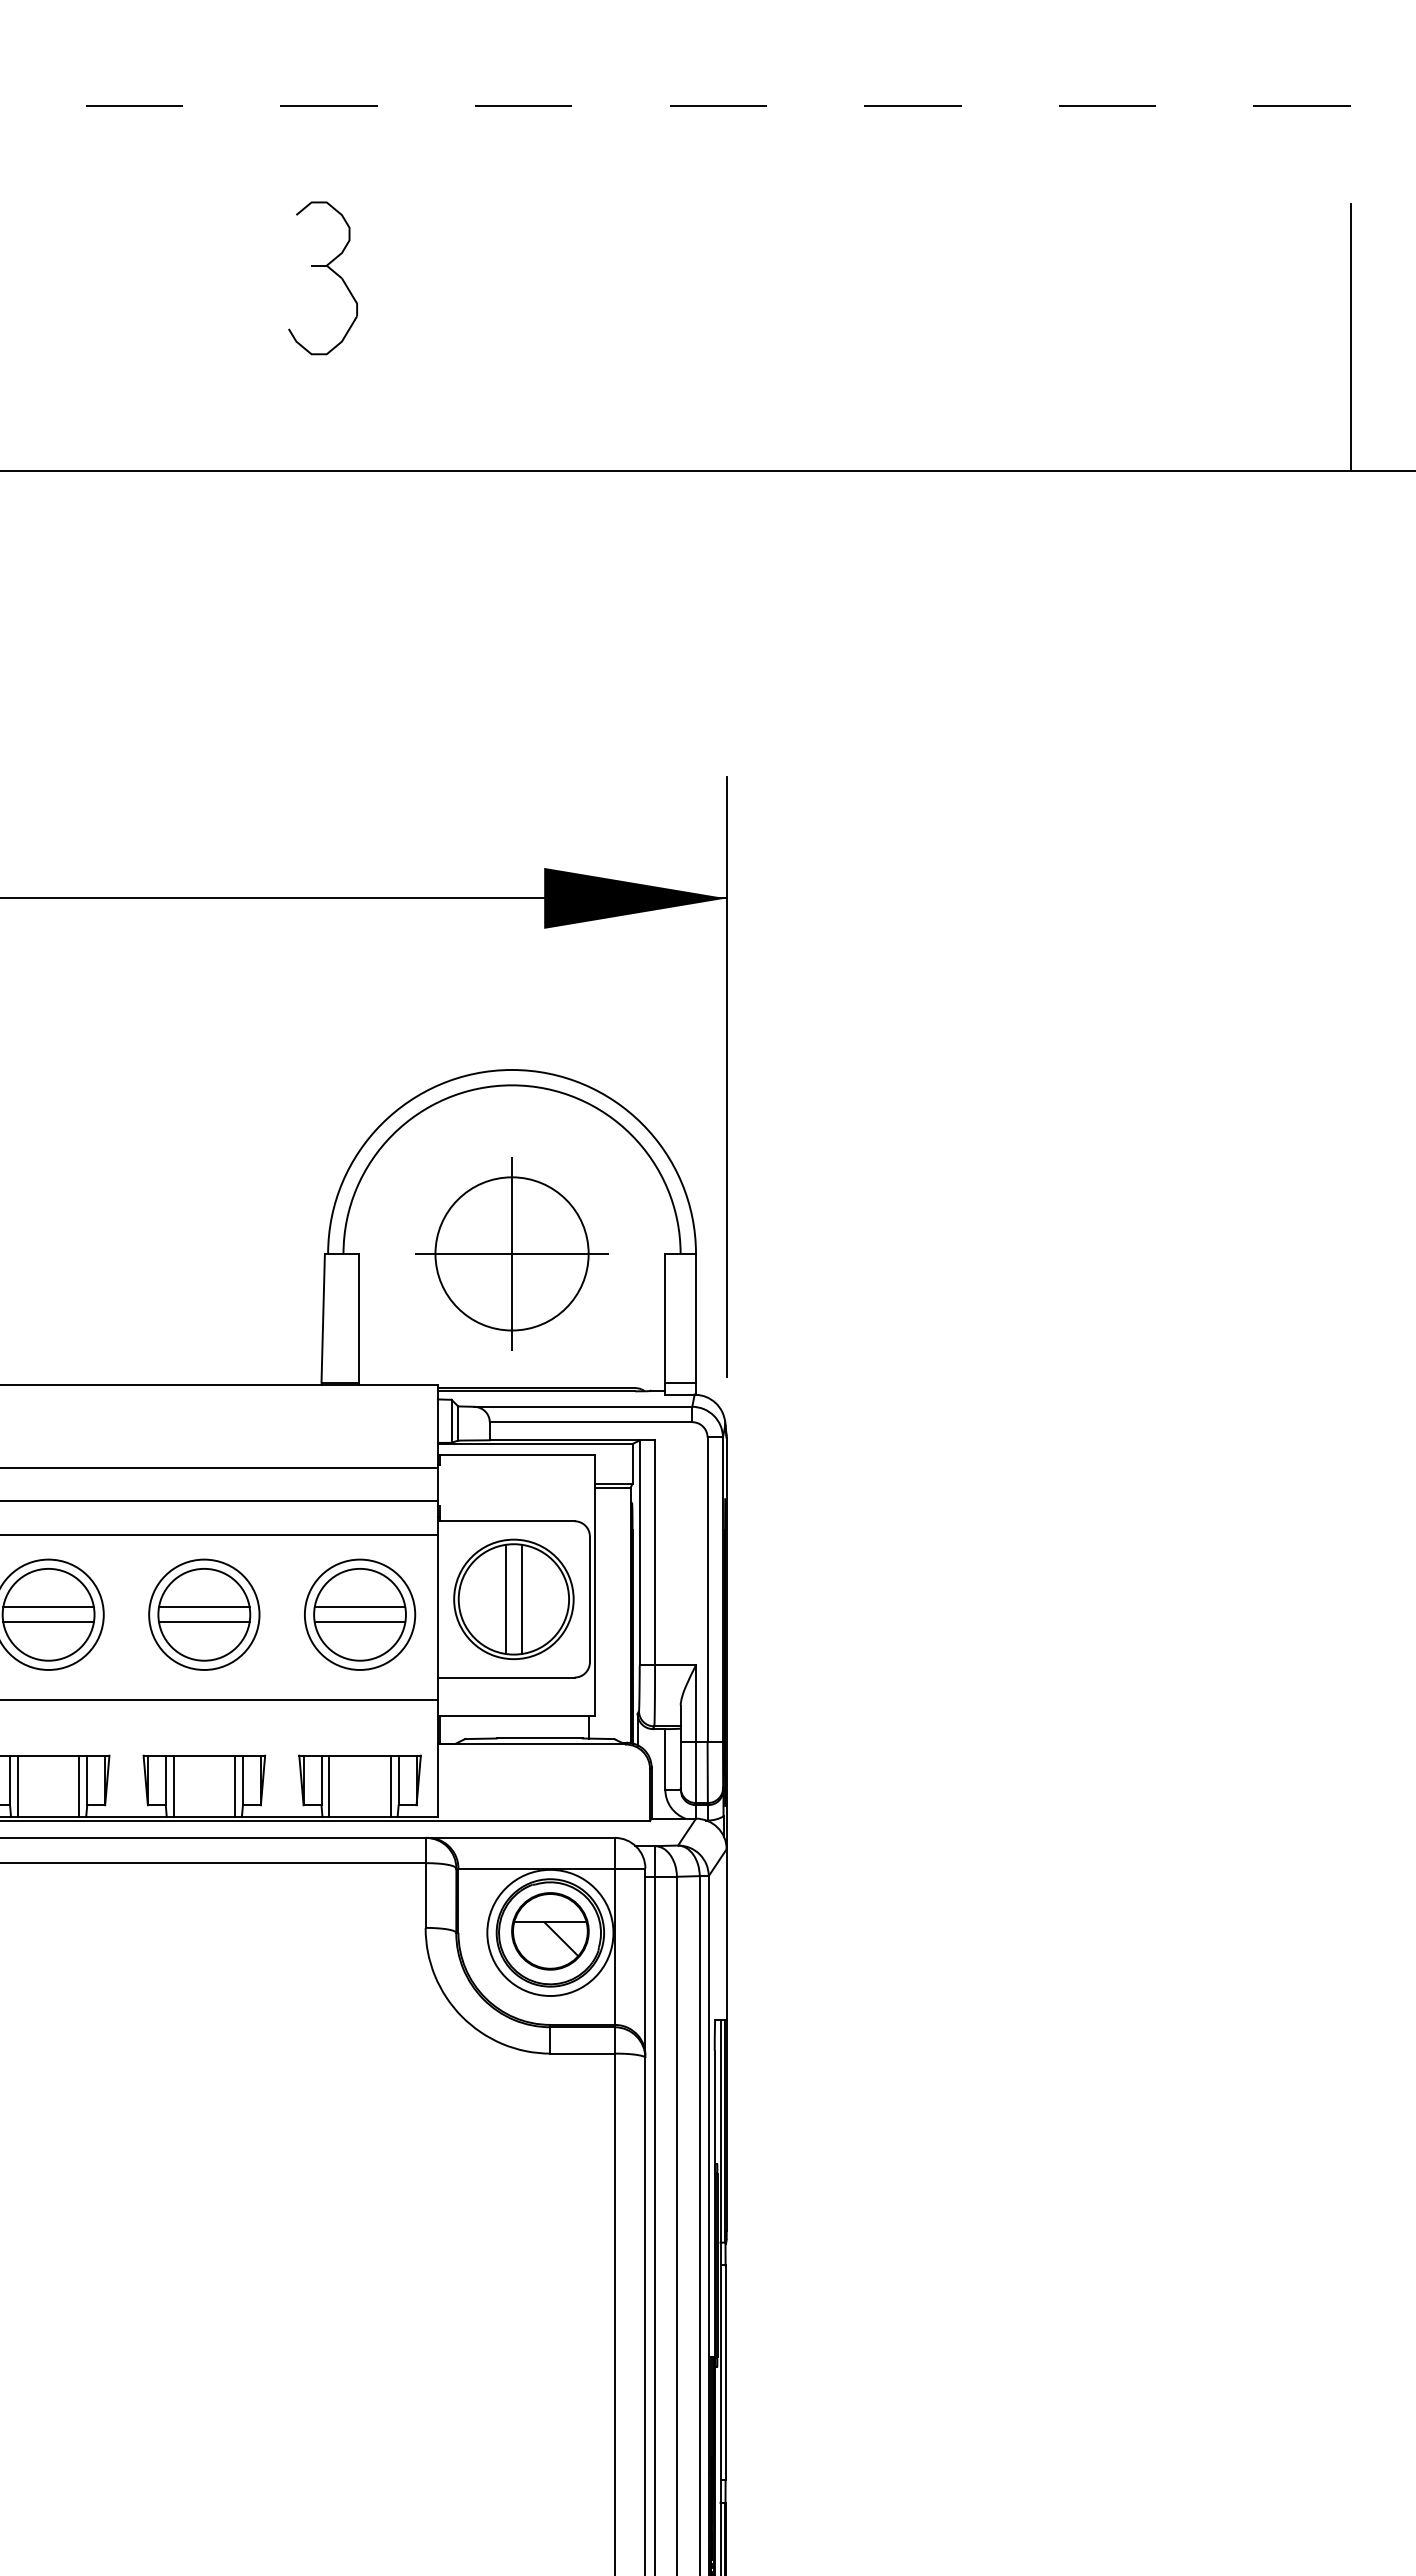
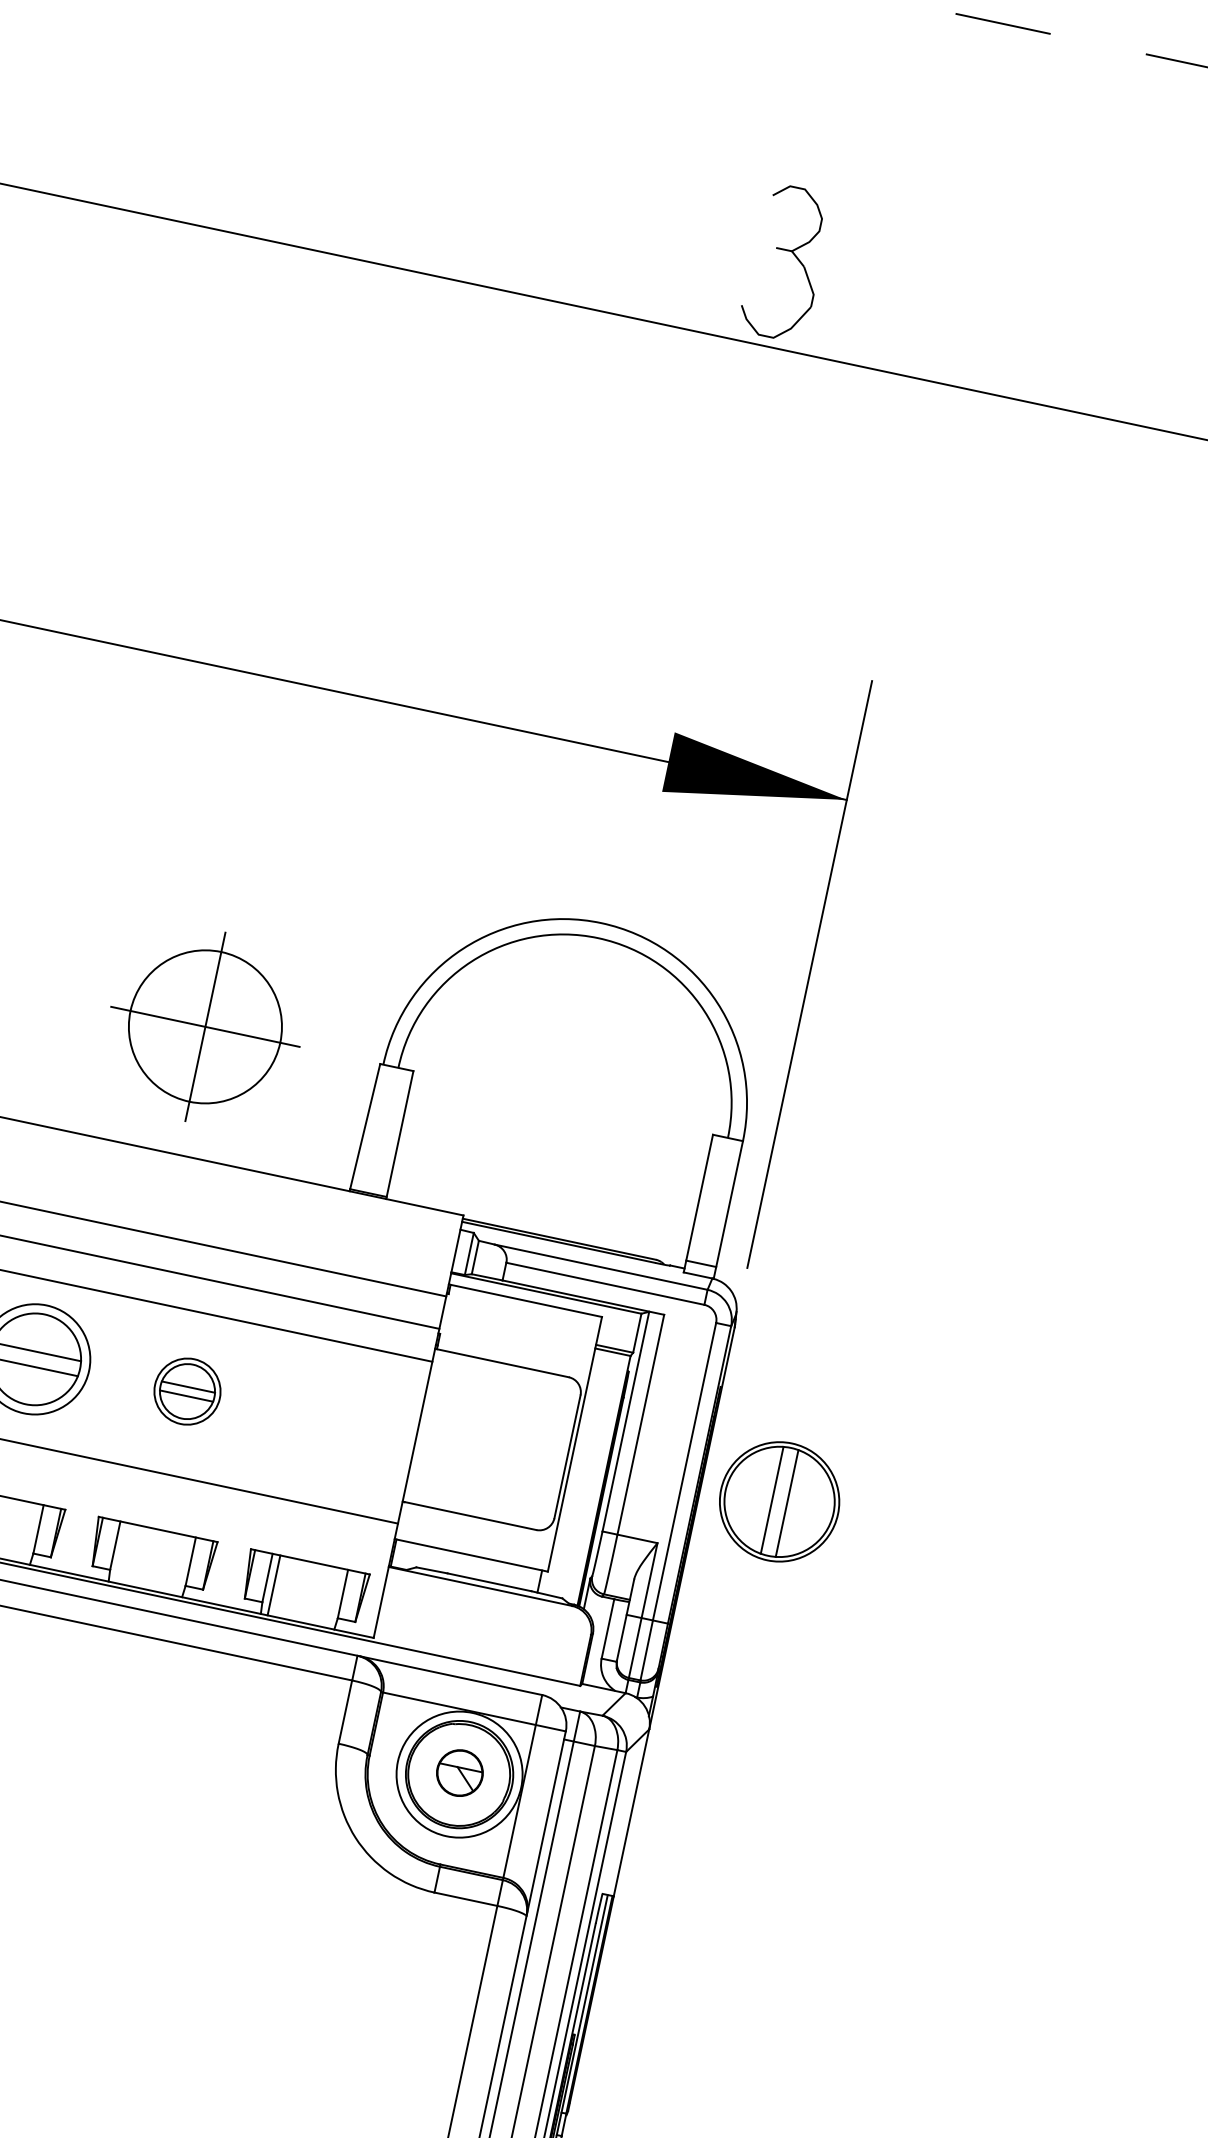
part: (330, 270) -> (794, 256), moved
part: (511, 1253) -> (204, 1026), moved
part: (513, 1599) -> (779, 1501), moved
part: (204, 1614) -> (187, 1391), size x0.6
part: (360, 1614) -> (340, 1423), removed
line: (79, 1786) -> (29, 1533), removed
line: (173, 1786) -> (121, 1553), removed
line: (234, 1786) -> (181, 1565), removed
line: (390, 1786) -> (333, 1598), removed
part: (550, 1931) -> (459, 1773), size x0.6

